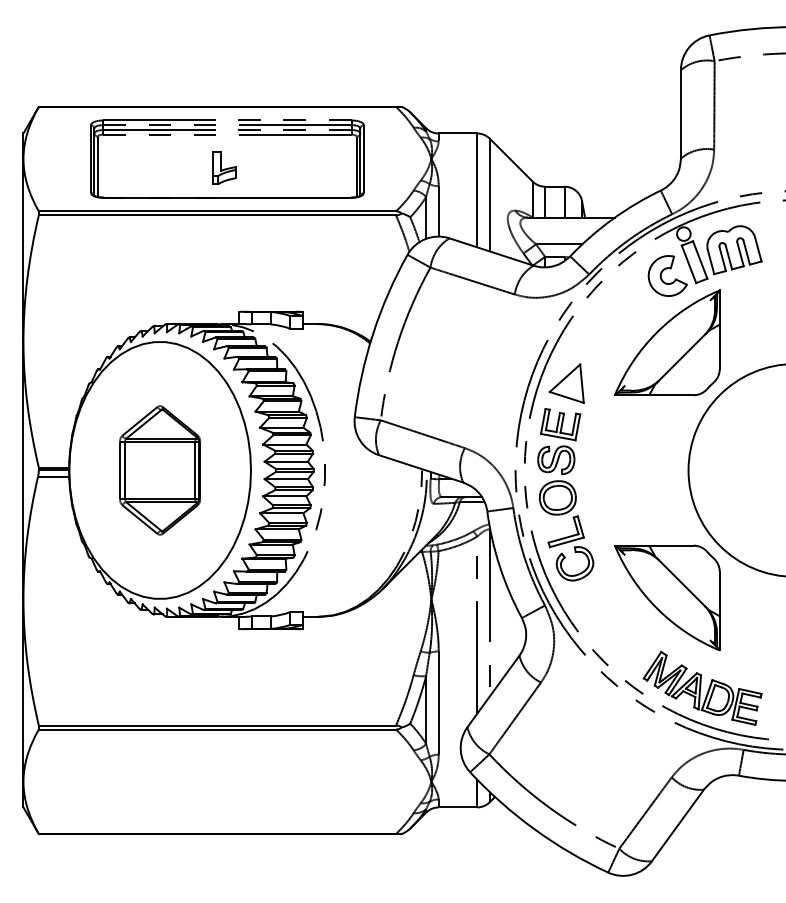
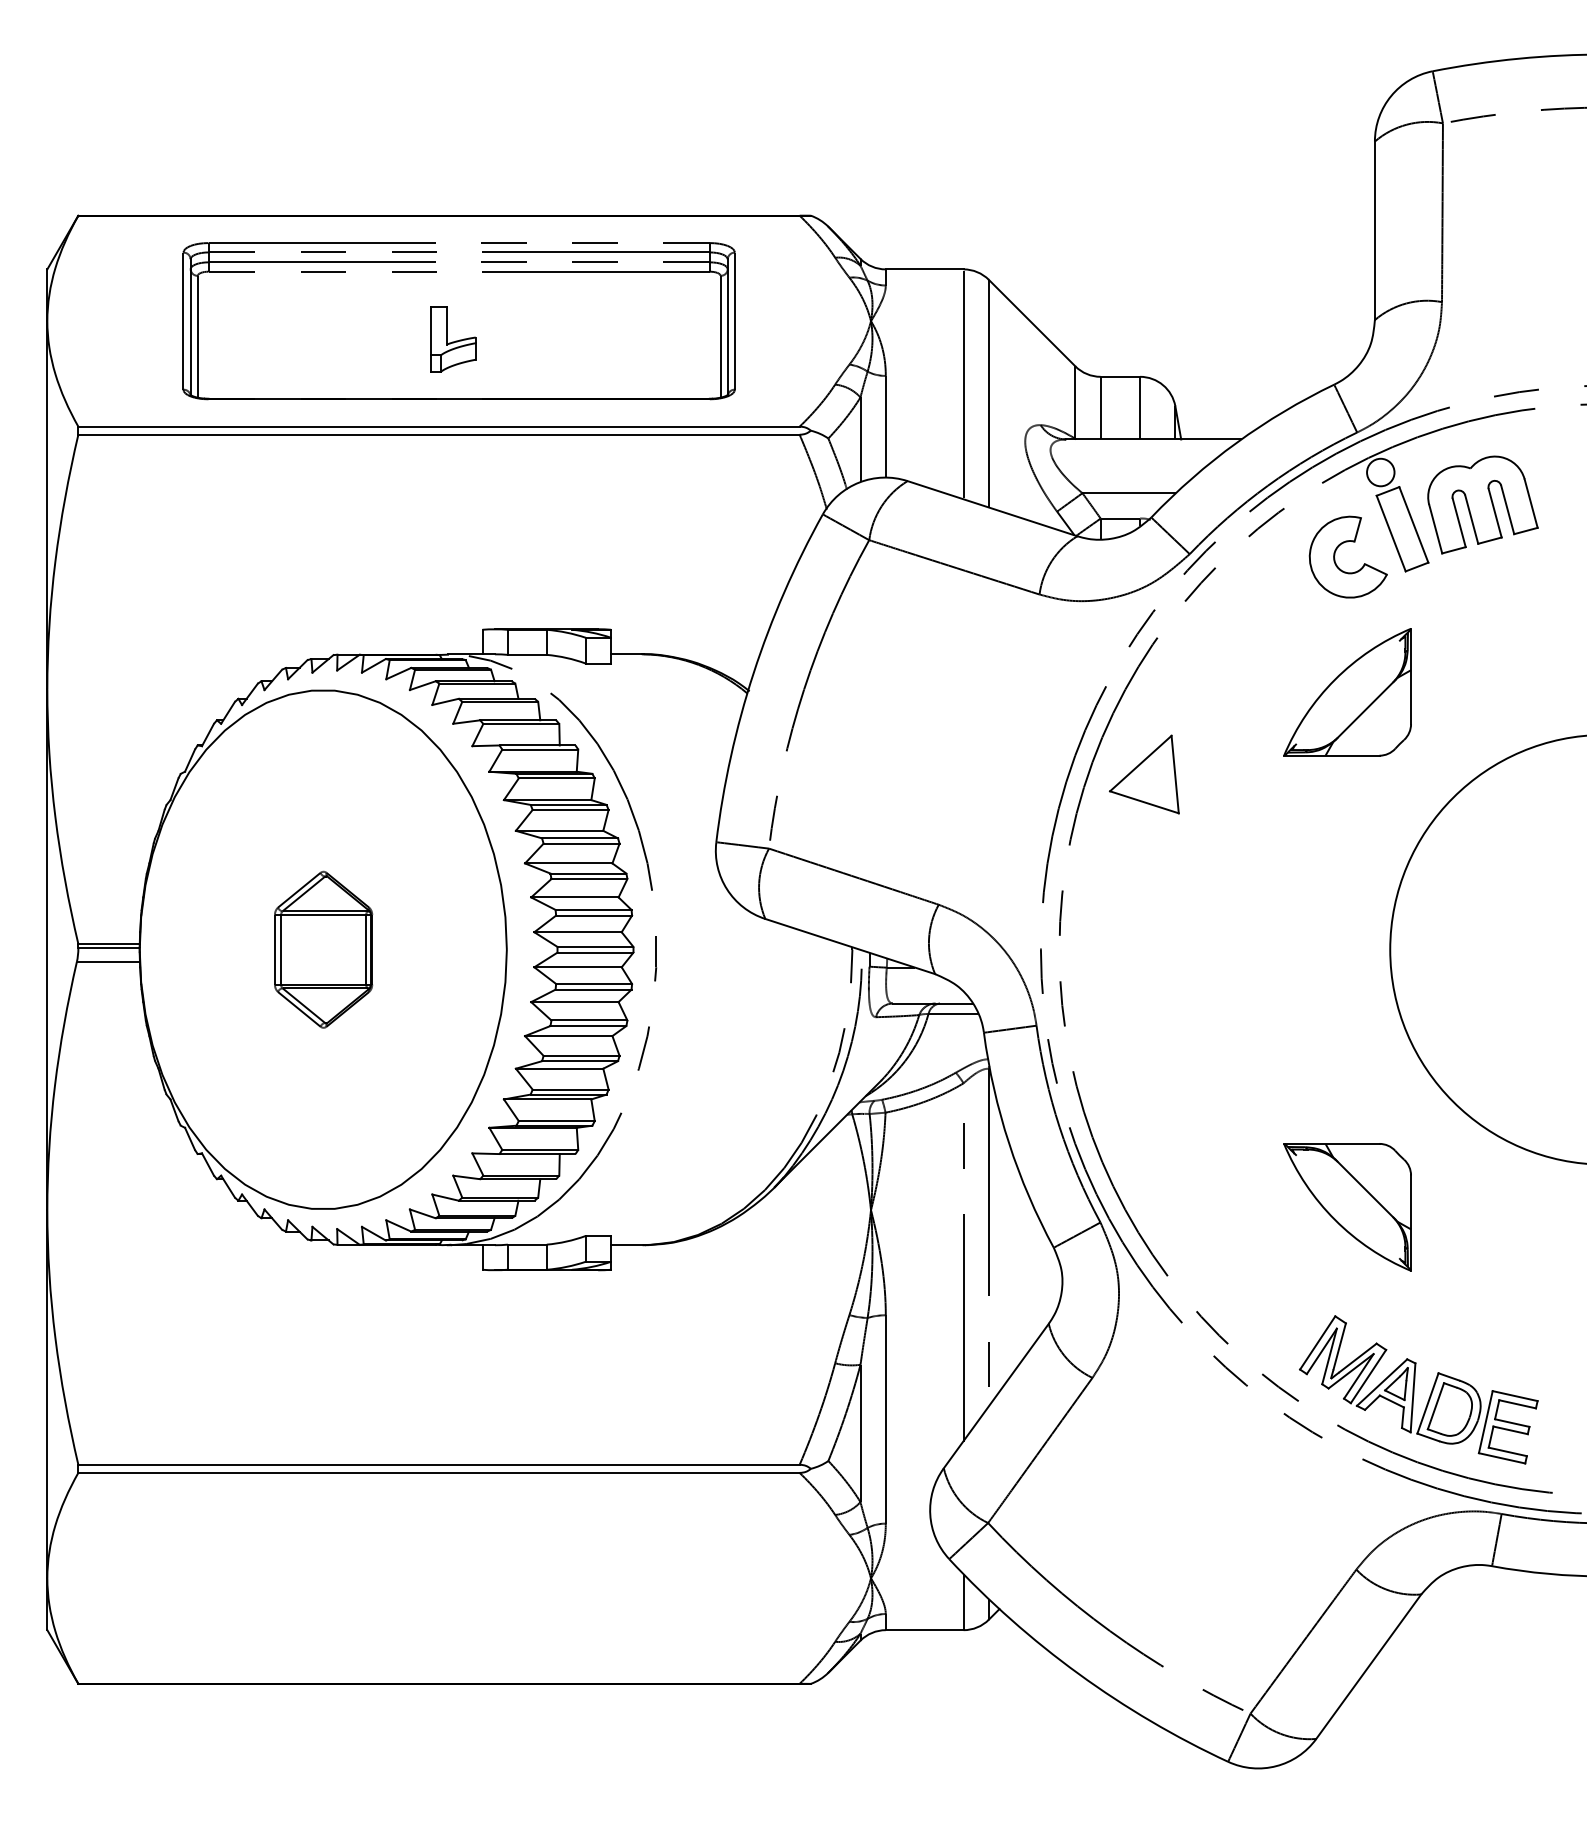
part: (667, 342) -> (1347, 691), size x0.6
part: (160, 470) -> (324, 949), size x0.6
part: (565, 494) -> (1141, 998), removed
part: (667, 597) -> (1347, 1206), size x0.6

